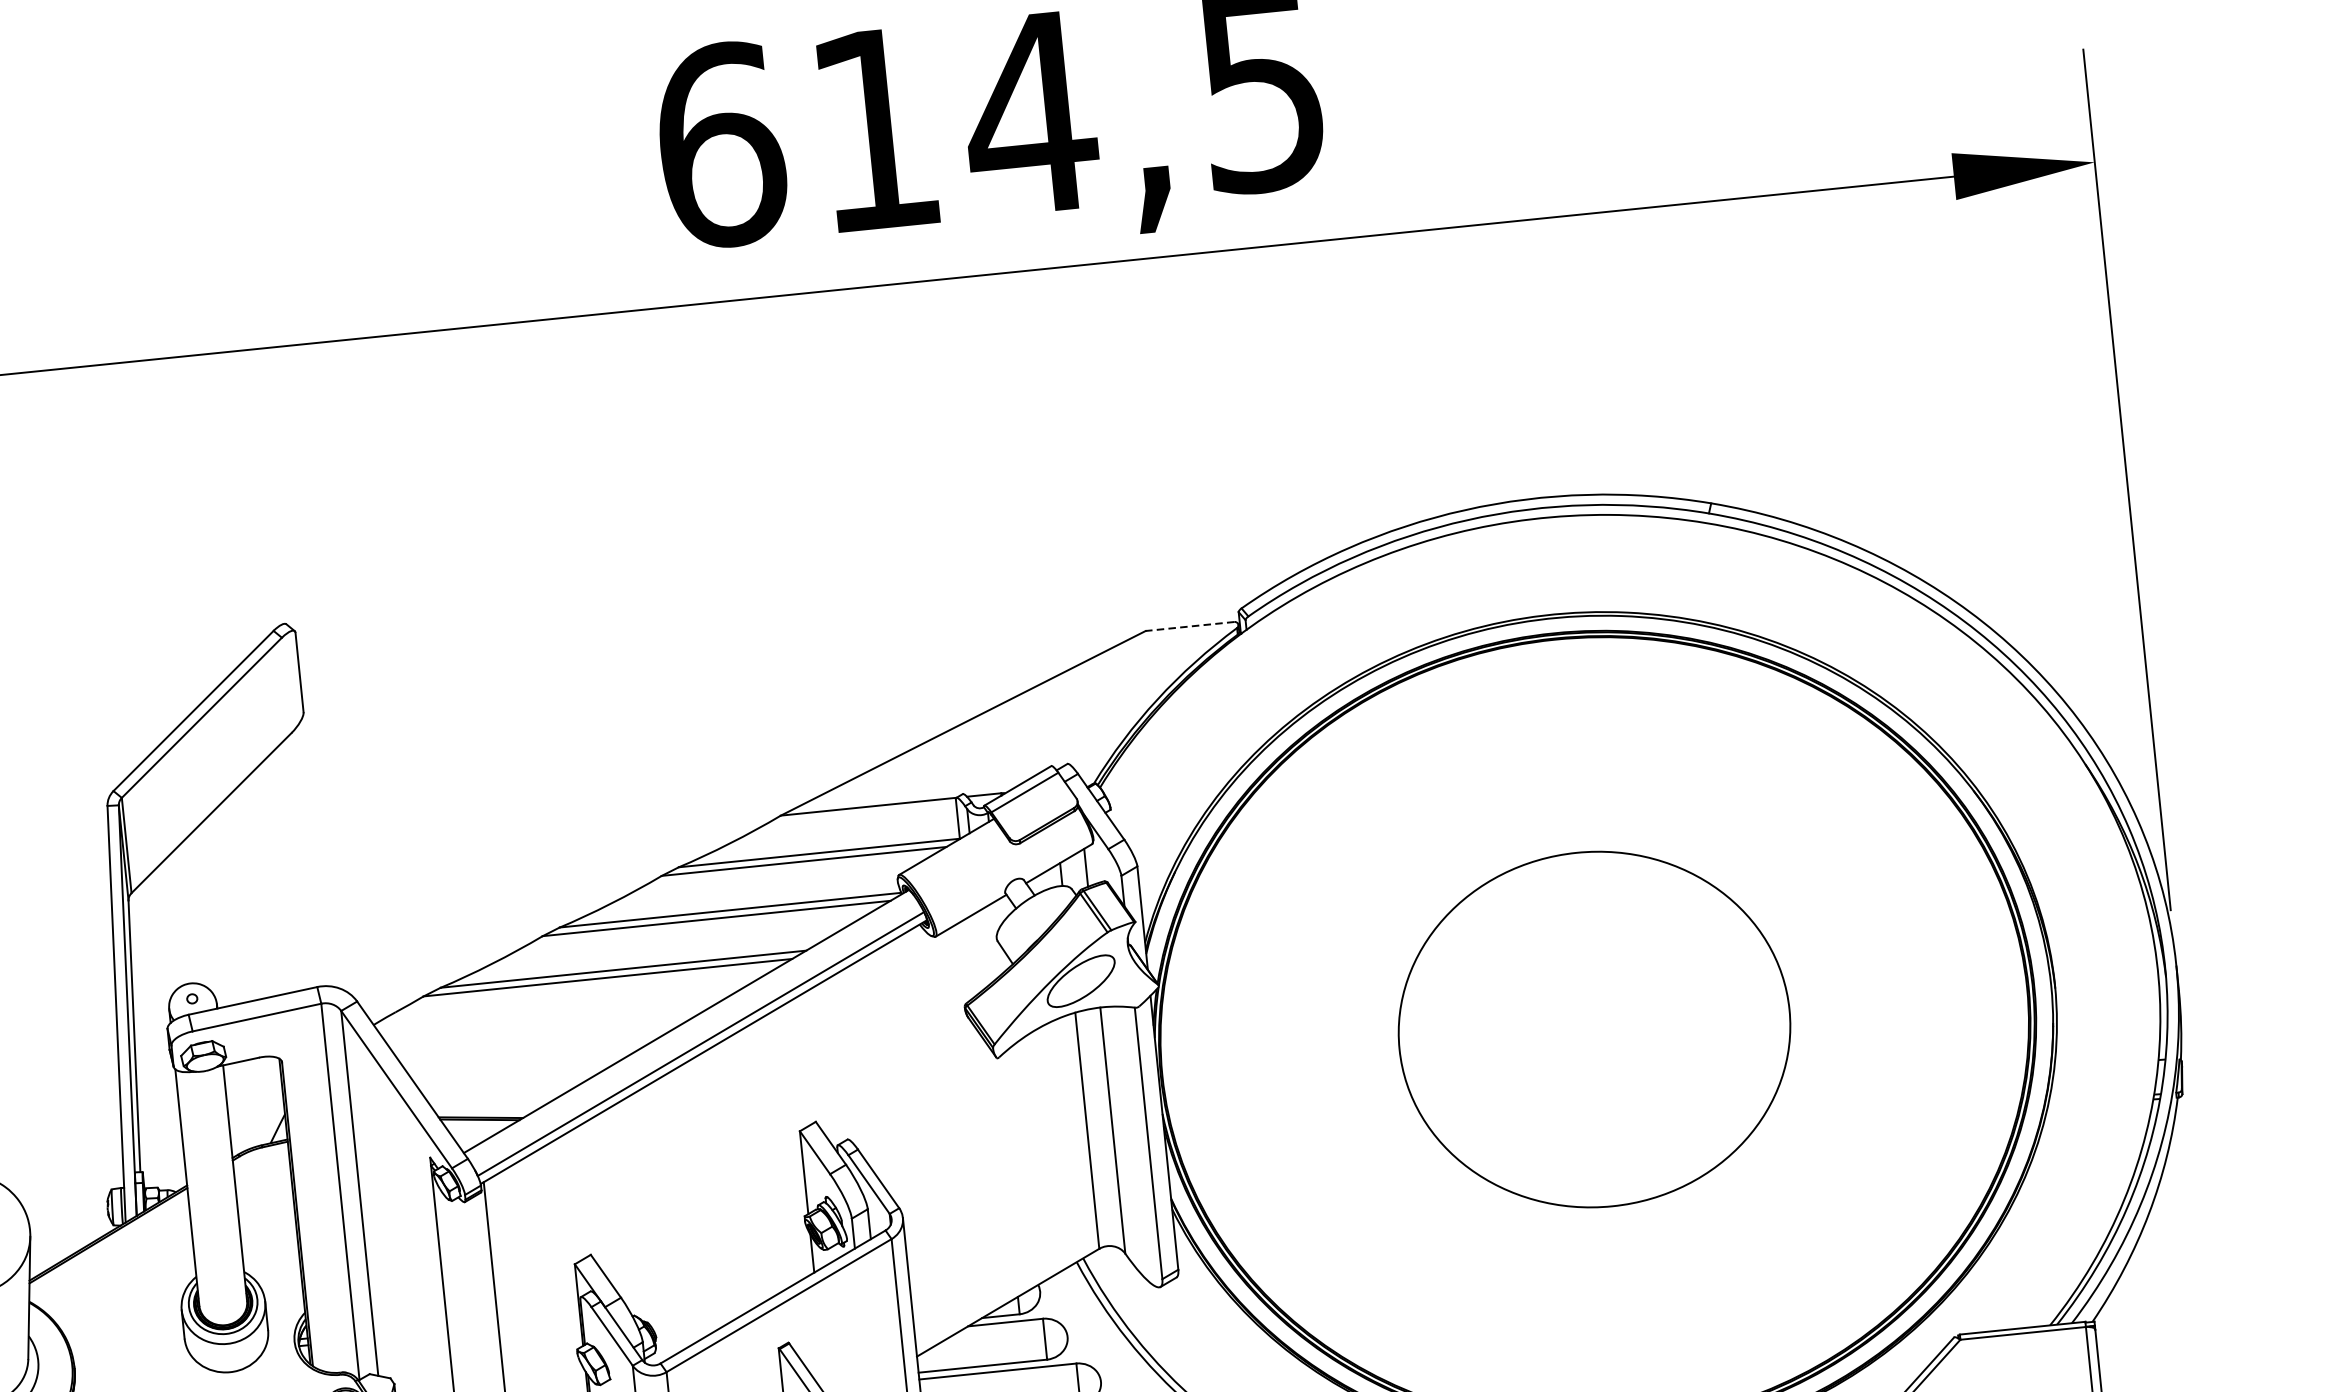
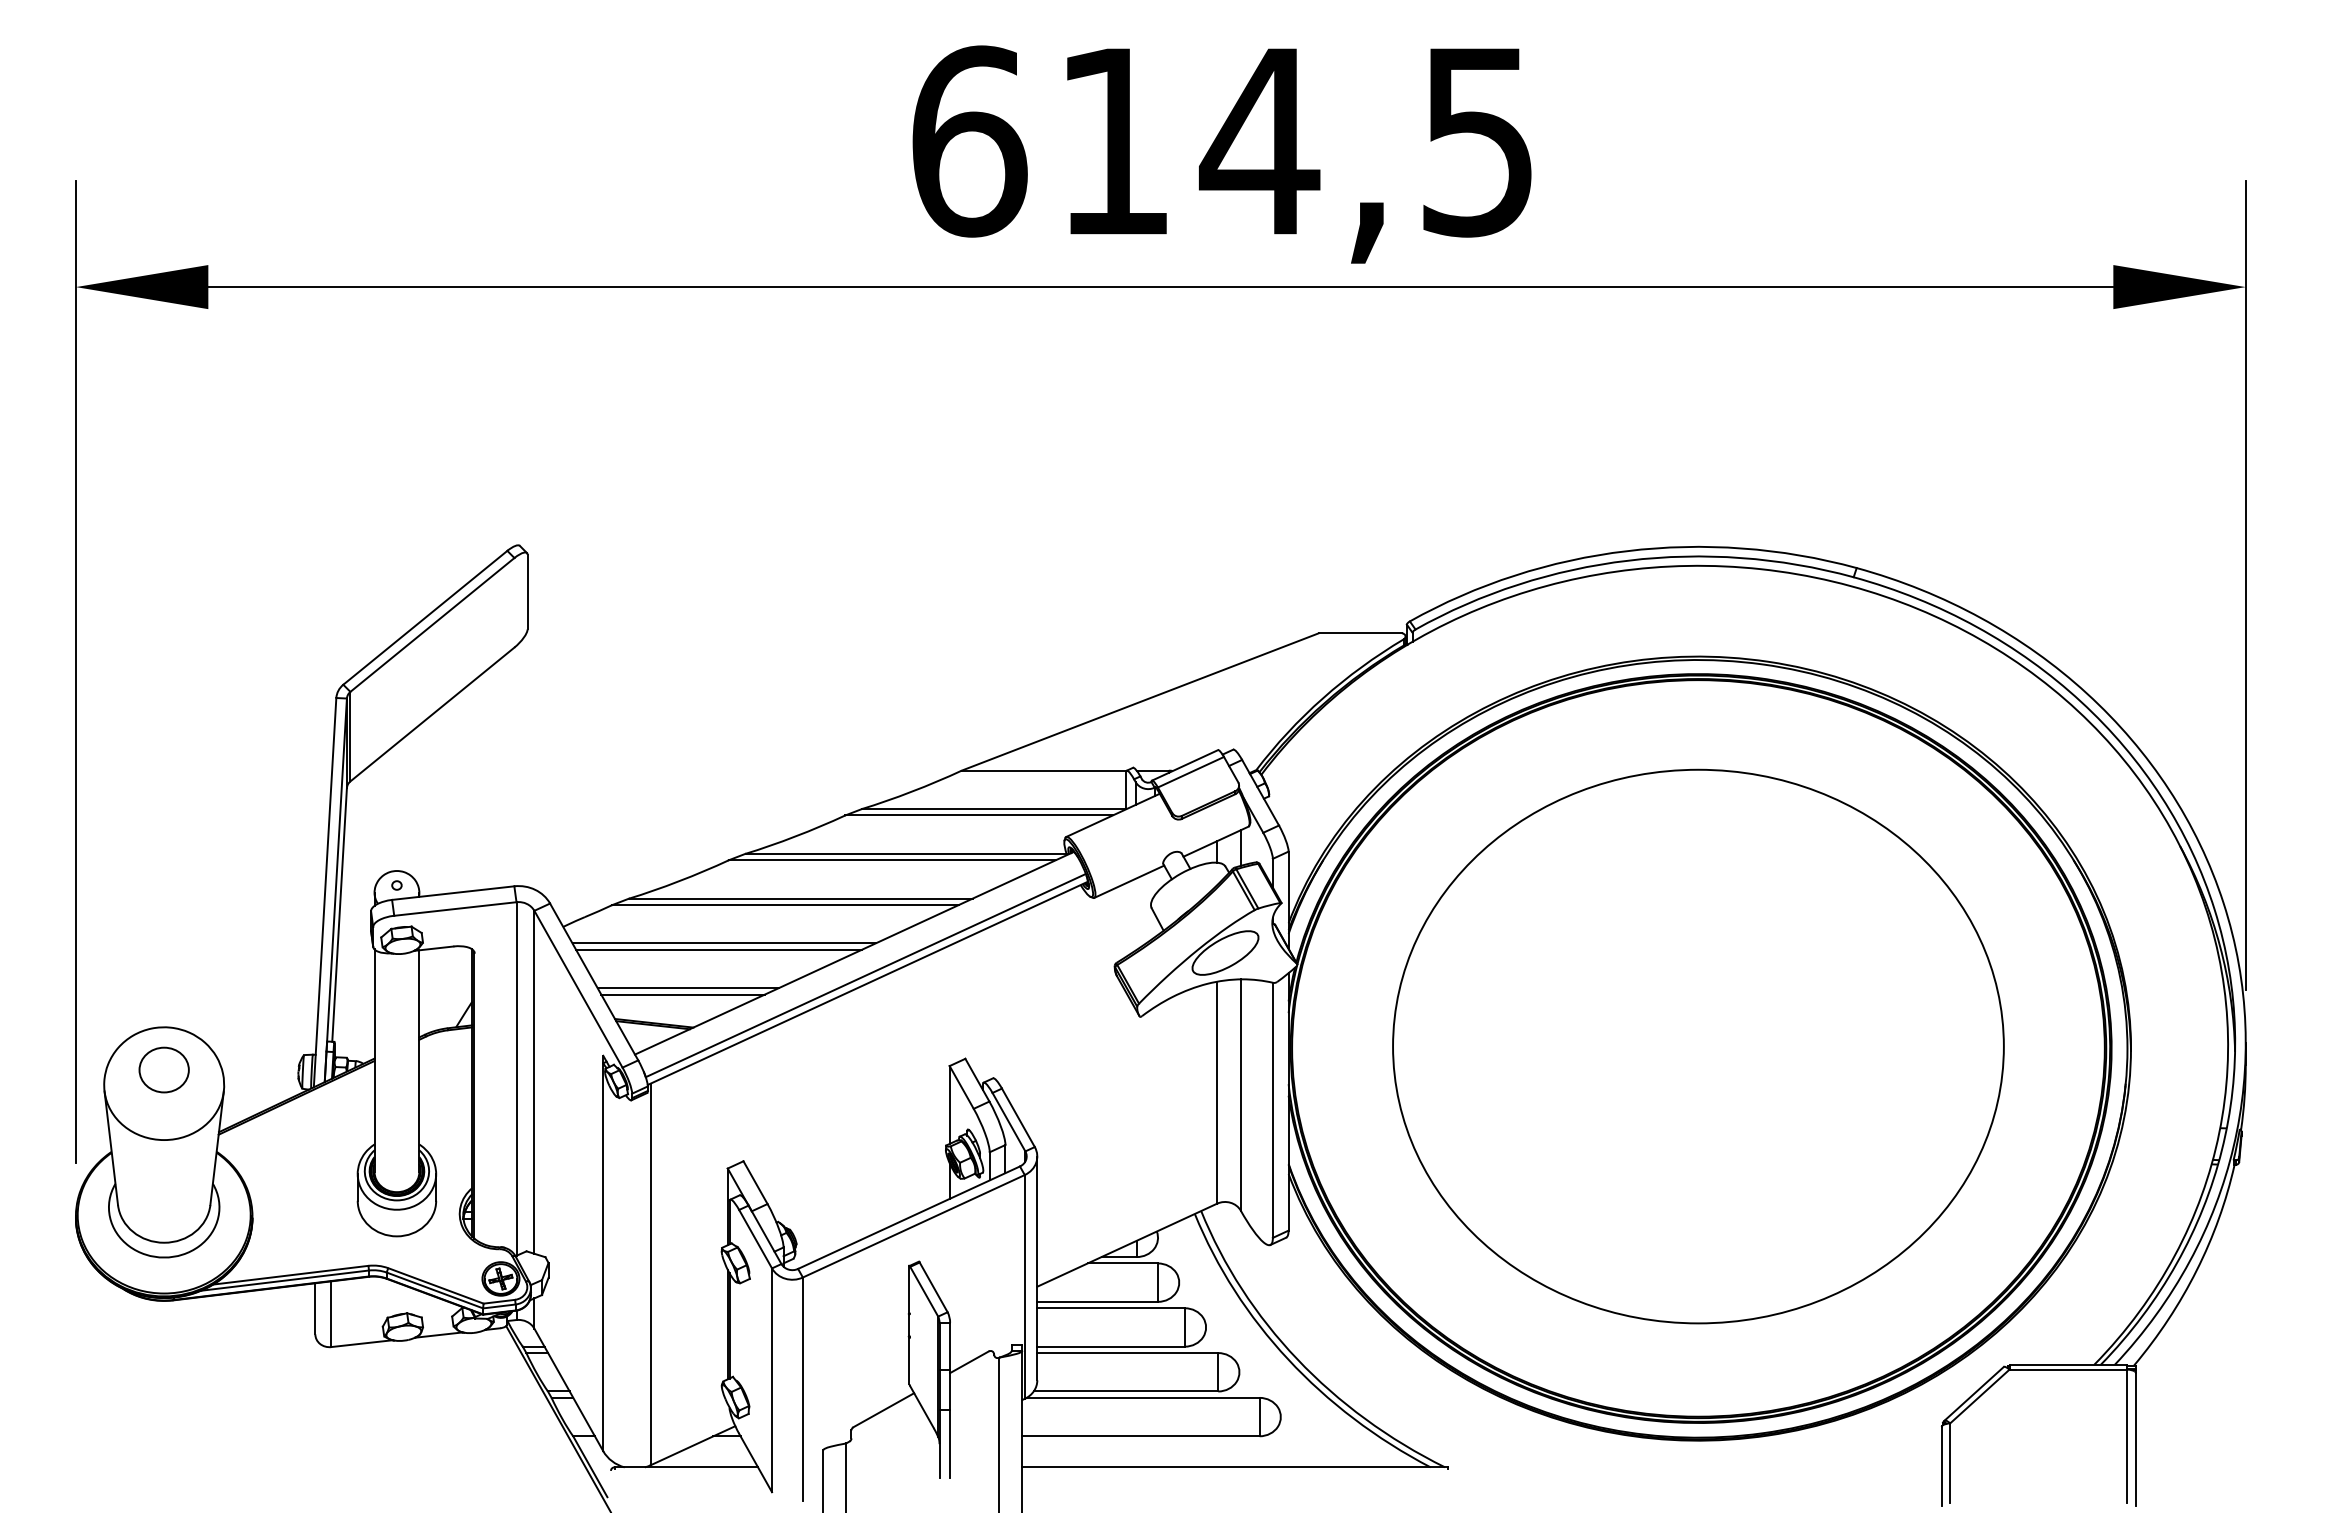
line: (1190, 626) -> (1360, 633), dashed -> solid
line: (546, 1025) -> (723, 943), added
part: (1594, 1029) -> (1698, 1046), size x1.67
line: (541, 1032) -> (718, 949), added
line: (512, 1077) -> (687, 988), added
line: (507, 1084) -> (682, 994), added

